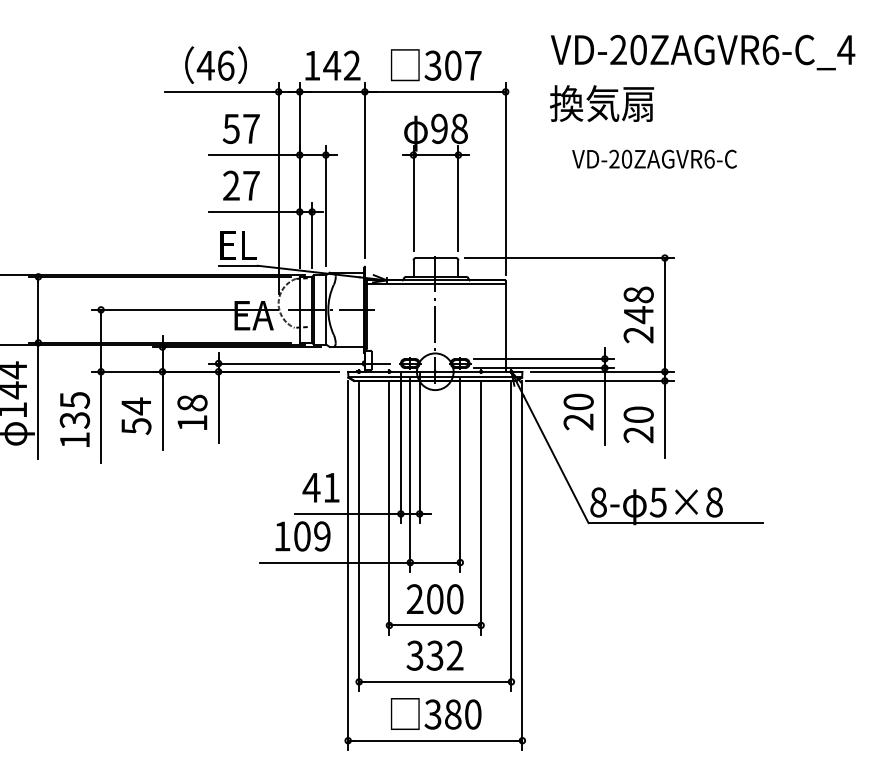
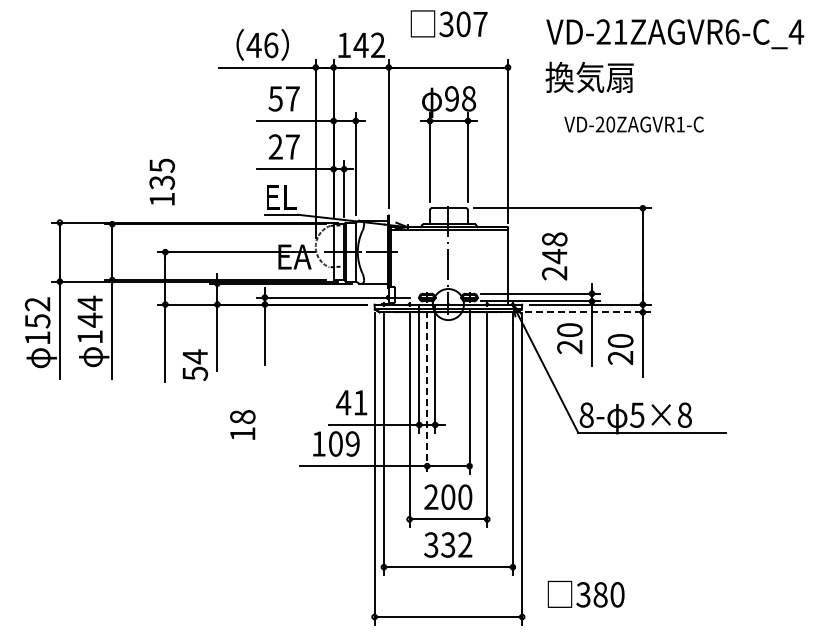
text: (638, 49) -> (620, 31), VD-20ZAGVR6-C_4 -> VD-21ZAGVR6-C_4
text: (435, 64) -> (448, 23), moved
text: (709, 159) -> (680, 124), VD-20ZAGVR6-C -> VD-20ZAGVR1-C
text: (638, 315) -> (554, 256), moved
line: (599, 381) -> (587, 312), solid -> dashed
text: (192, 411) -> (242, 424), moved
text: (136, 416) -> (195, 365), moved
text: (74, 418) -> (161, 181), moved
line: (410, 475) -> (427, 392), solid -> dashed
text: (435, 712) -> (585, 593), moved

